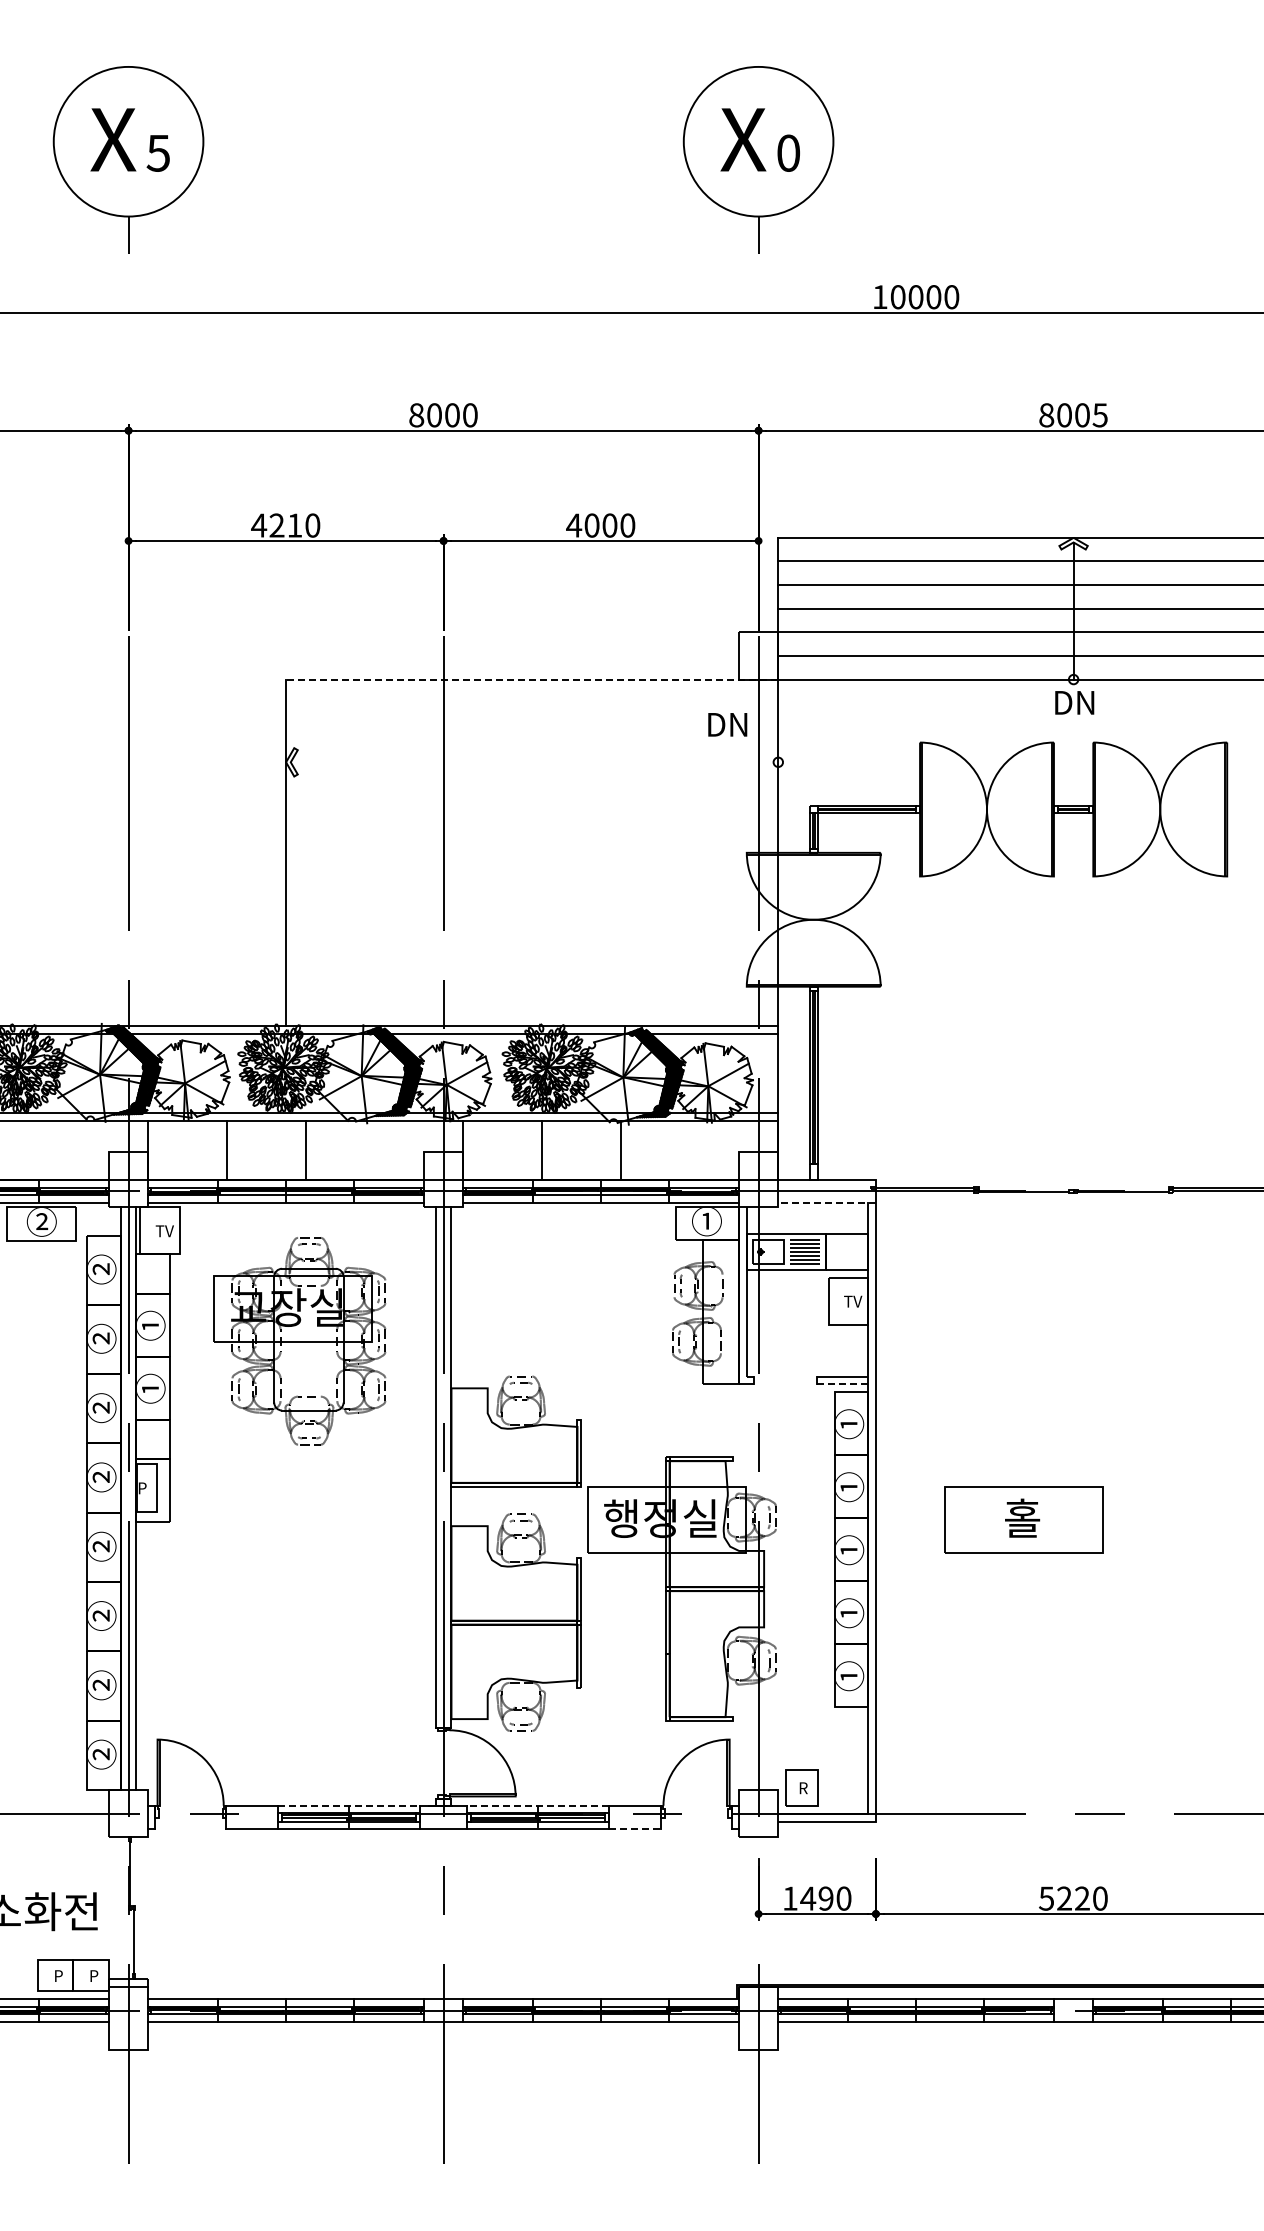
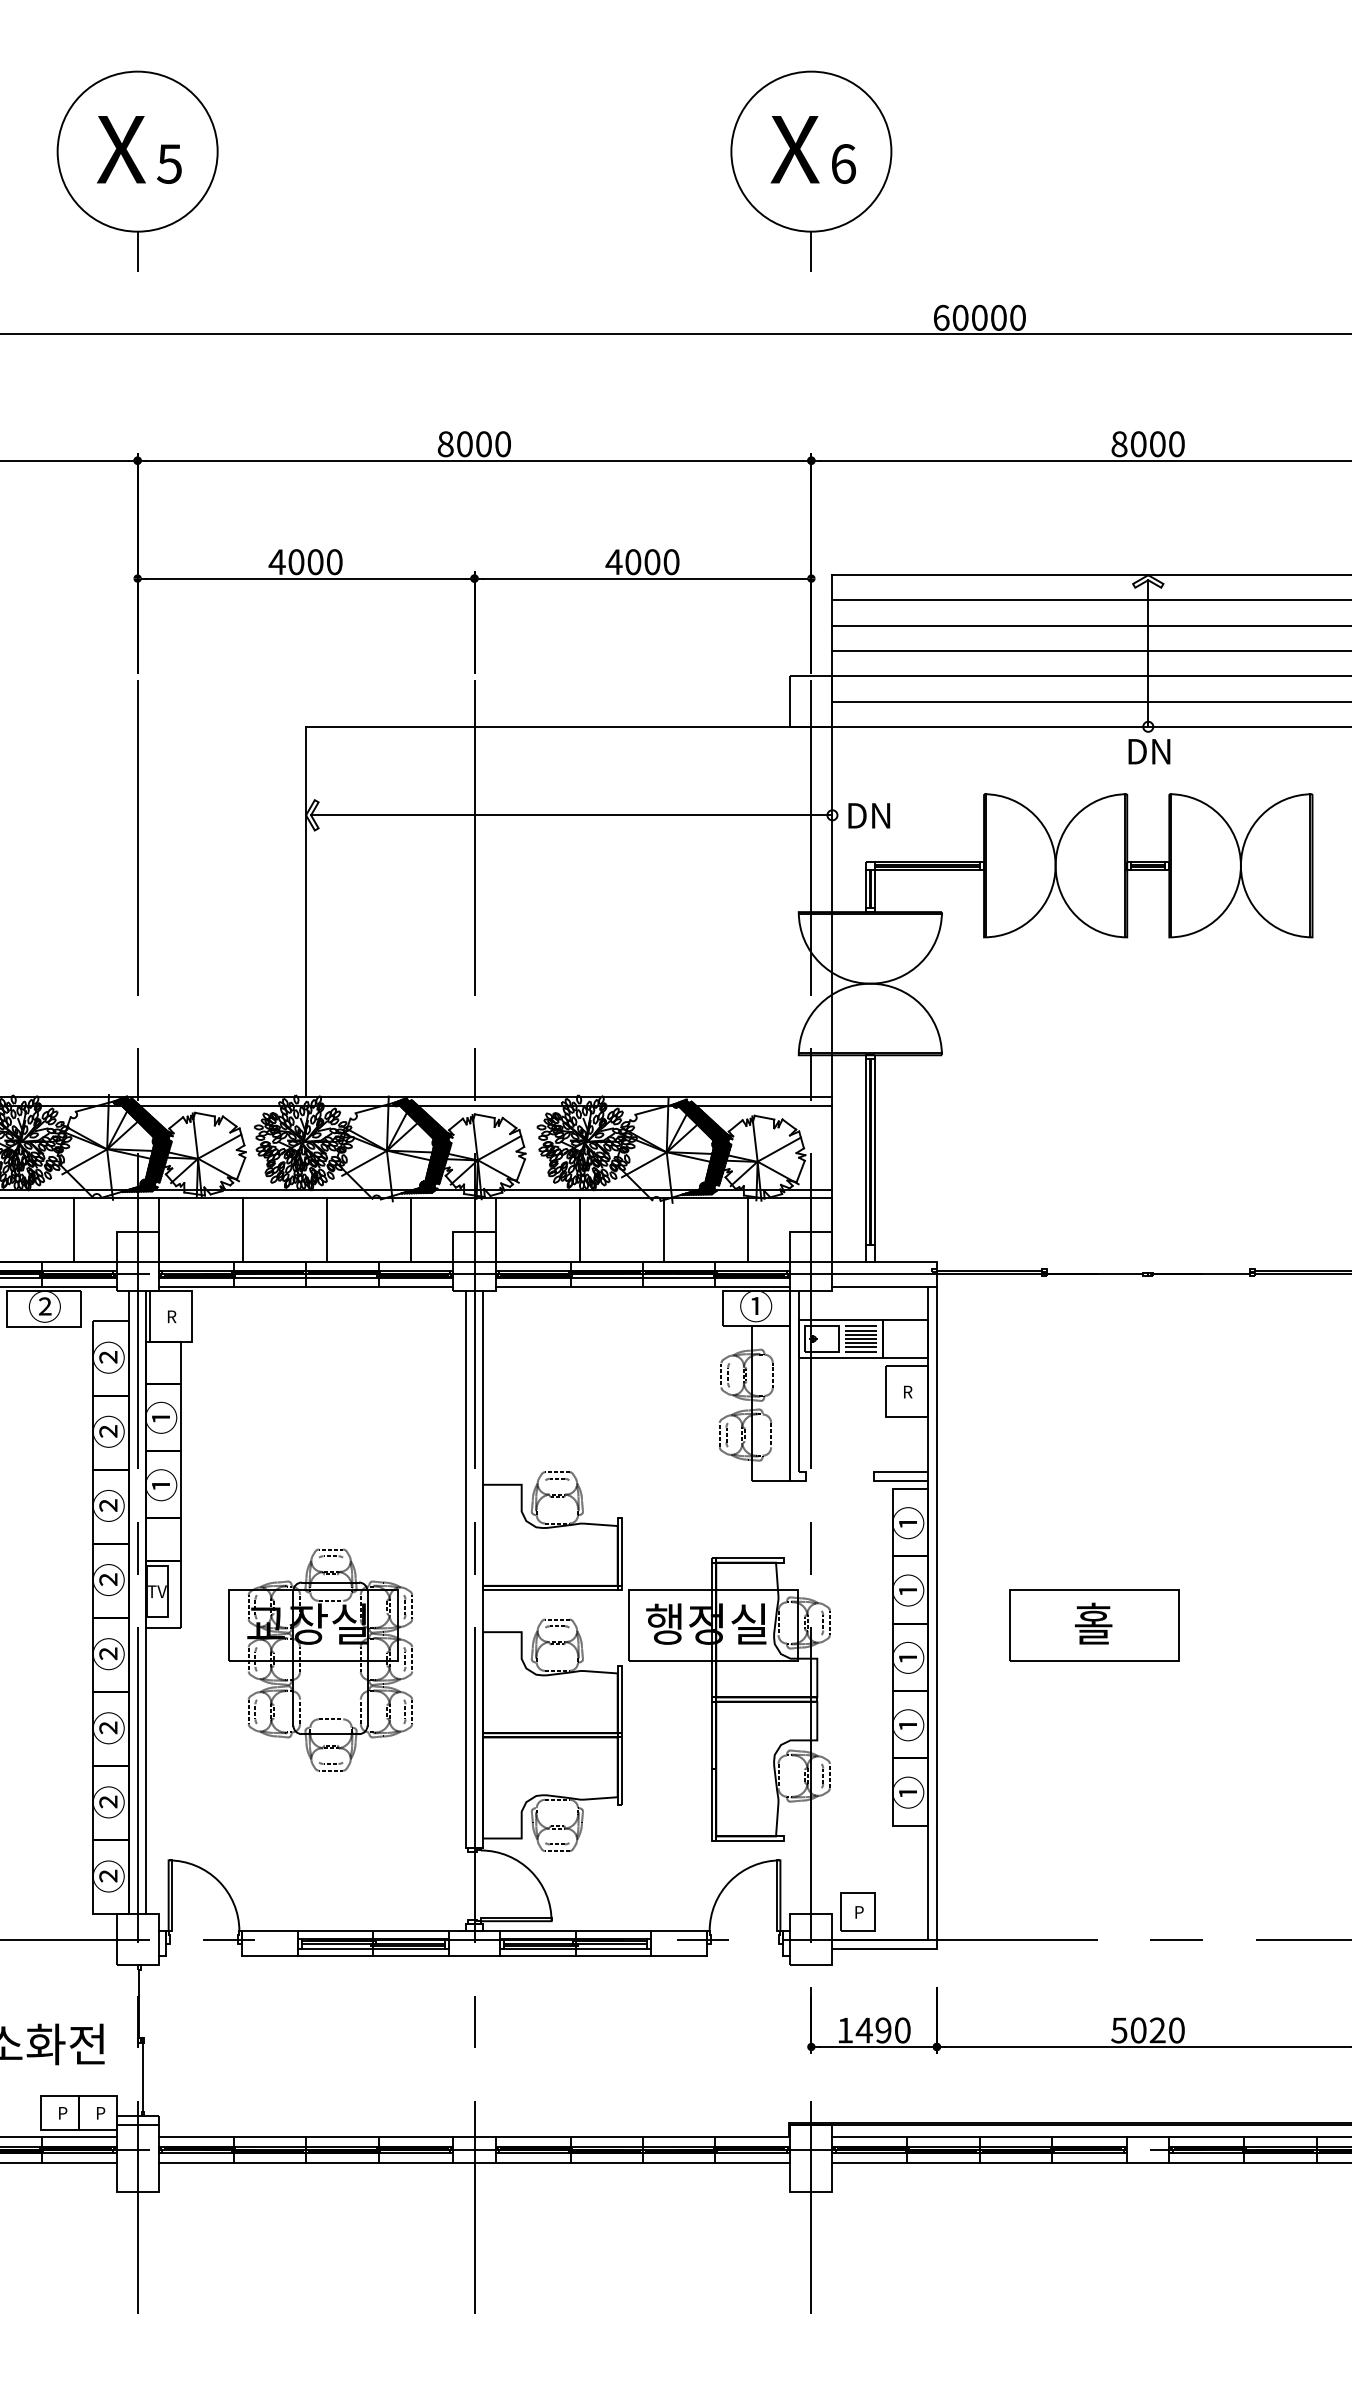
text: (788, 152) -> (843, 163), 0 -> 6
text: (880, 297) -> (941, 318), 10000 -> 60000
text: (1099, 415) -> (1175, 444), 8005 -> 8000
text: (285, 525) -> (305, 562), 4210 -> 4000
line: (531, 679) -> (568, 726), dashed -> solid
text: (727, 724) -> (869, 815), moved
line: (534, 762) -> (571, 815), added
line: (69, 1149) -> (74, 1229), added
line: (384, 1149) -> (411, 1229), added
line: (699, 1149) -> (748, 1229), added
line: (827, 1203) -> (885, 1287), dashed -> solid
text: (164, 1231) -> (176, 1317), TV -> R
text: (853, 1301) -> (912, 1391), TV -> R
part: (299, 1341) -> (320, 1660), moved
line: (842, 1384) -> (901, 1480), dashed -> solid
text: (146, 1488) -> (156, 1591), P -> TV
text: (804, 1790) -> (860, 1914), R -> P
line: (349, 1805) -> (373, 1930), dashed -> solid
line: (538, 1805) -> (576, 1930), dashed -> solid
line: (635, 1829) -> (679, 1956), dashed -> solid
text: (1064, 1898) -> (1138, 2030), 5220 -> 5020

